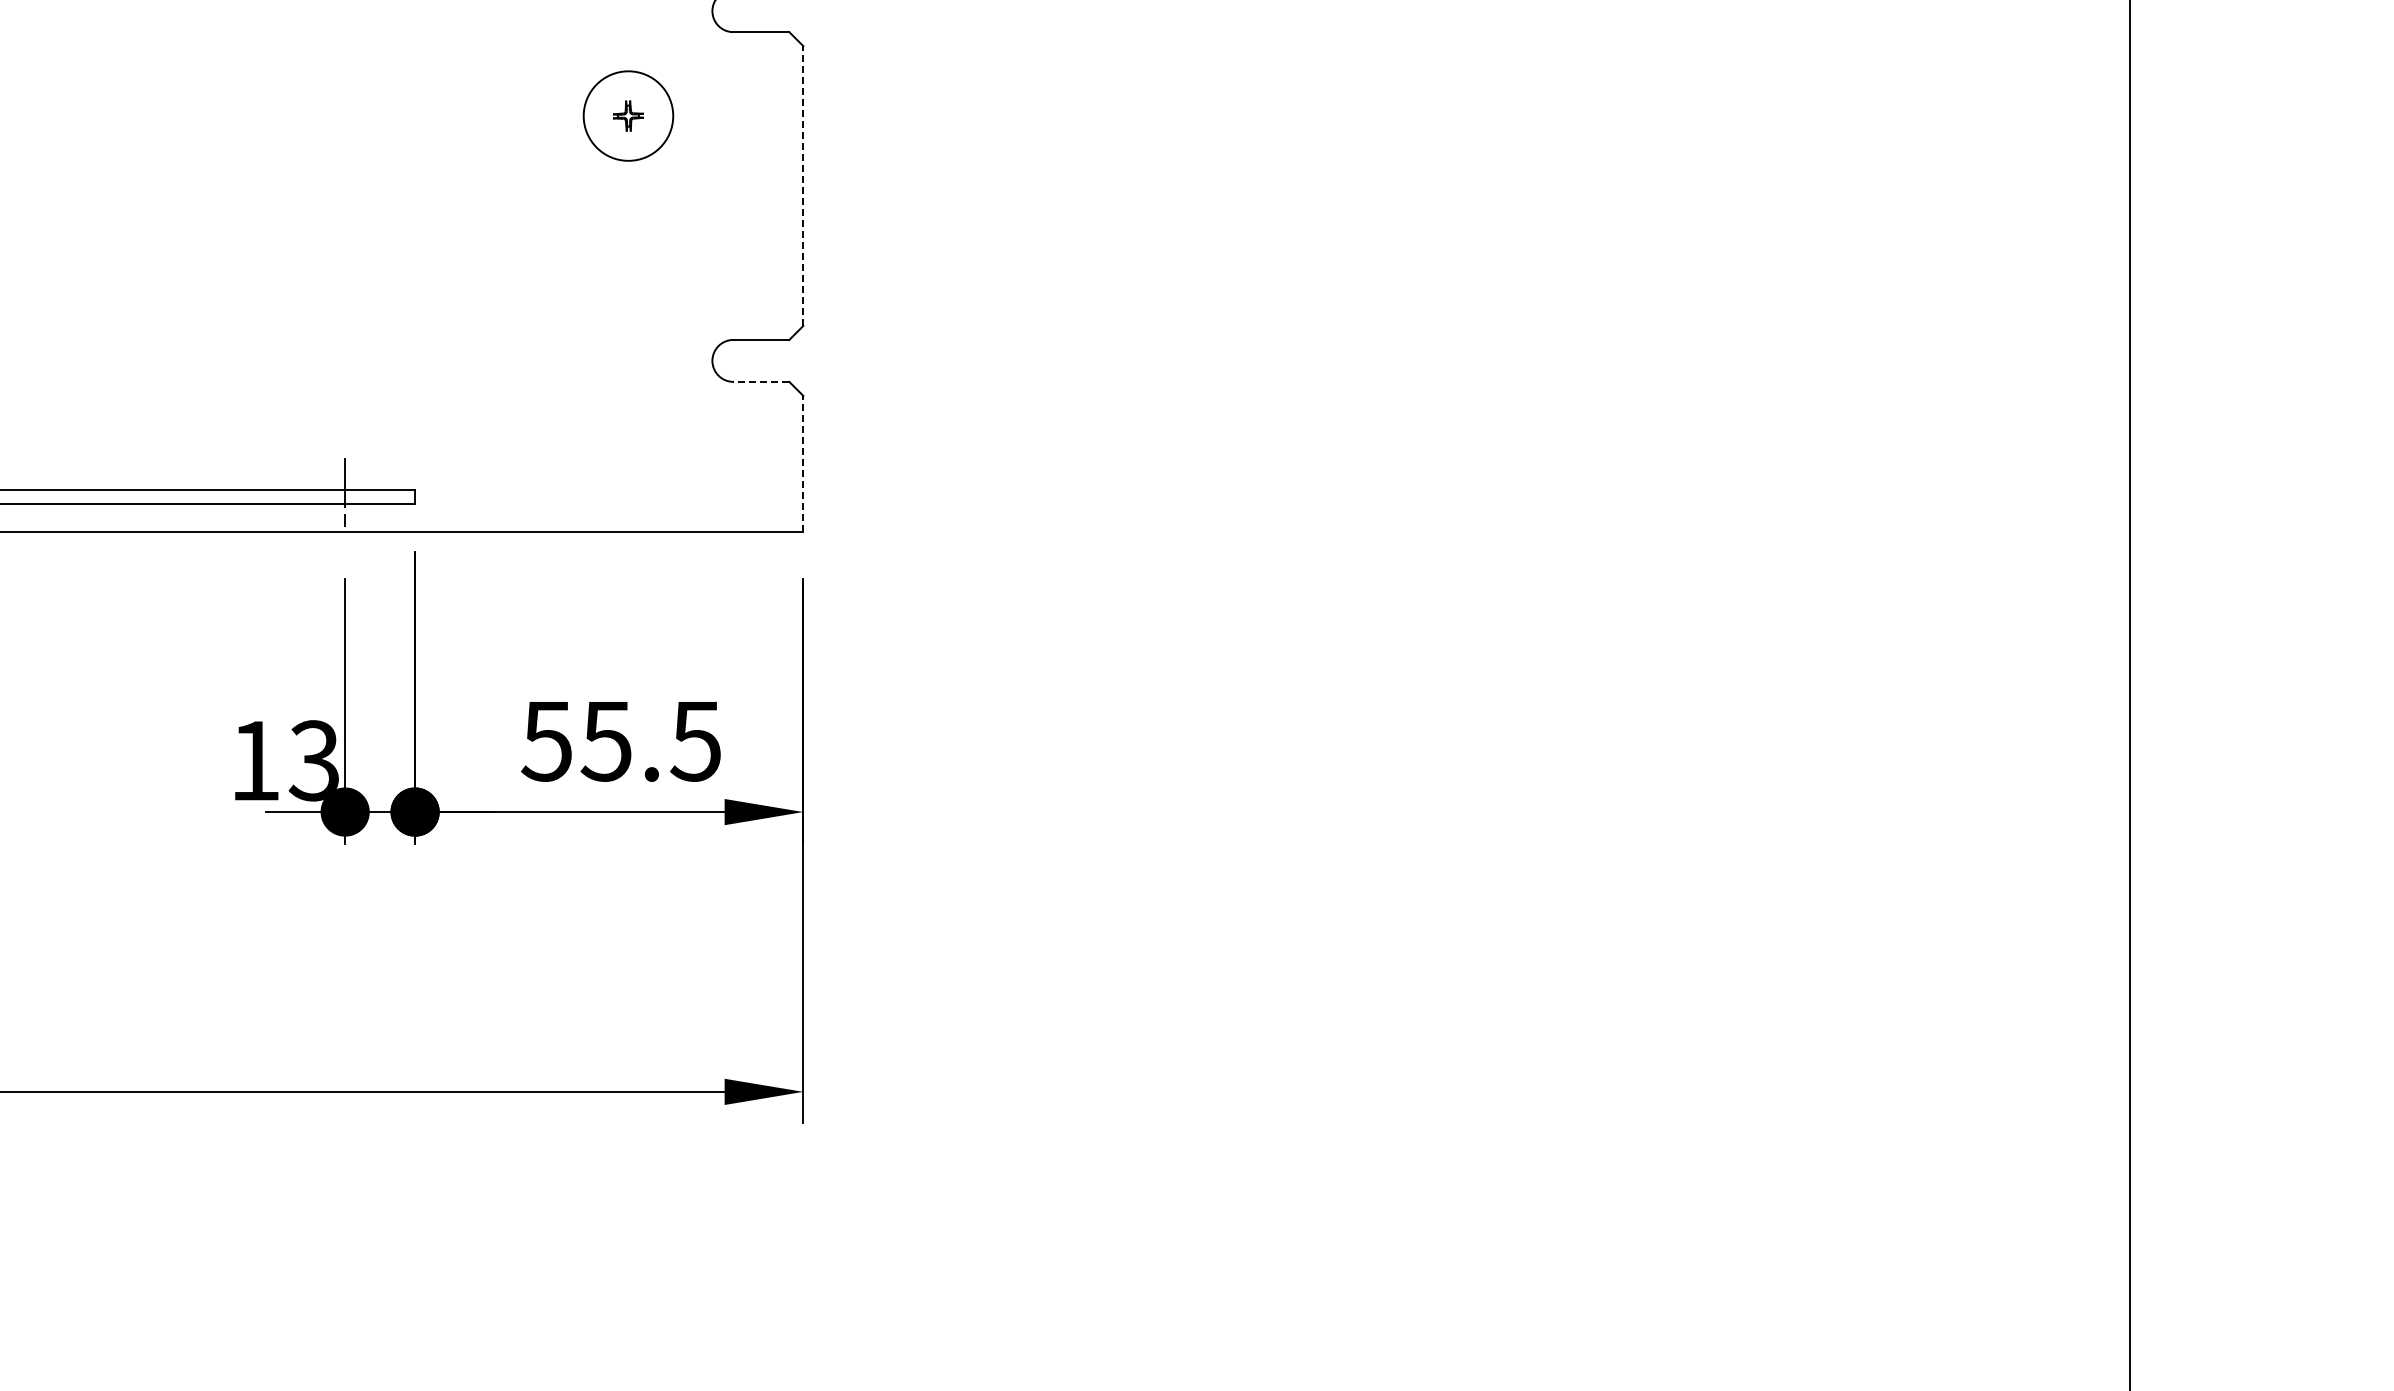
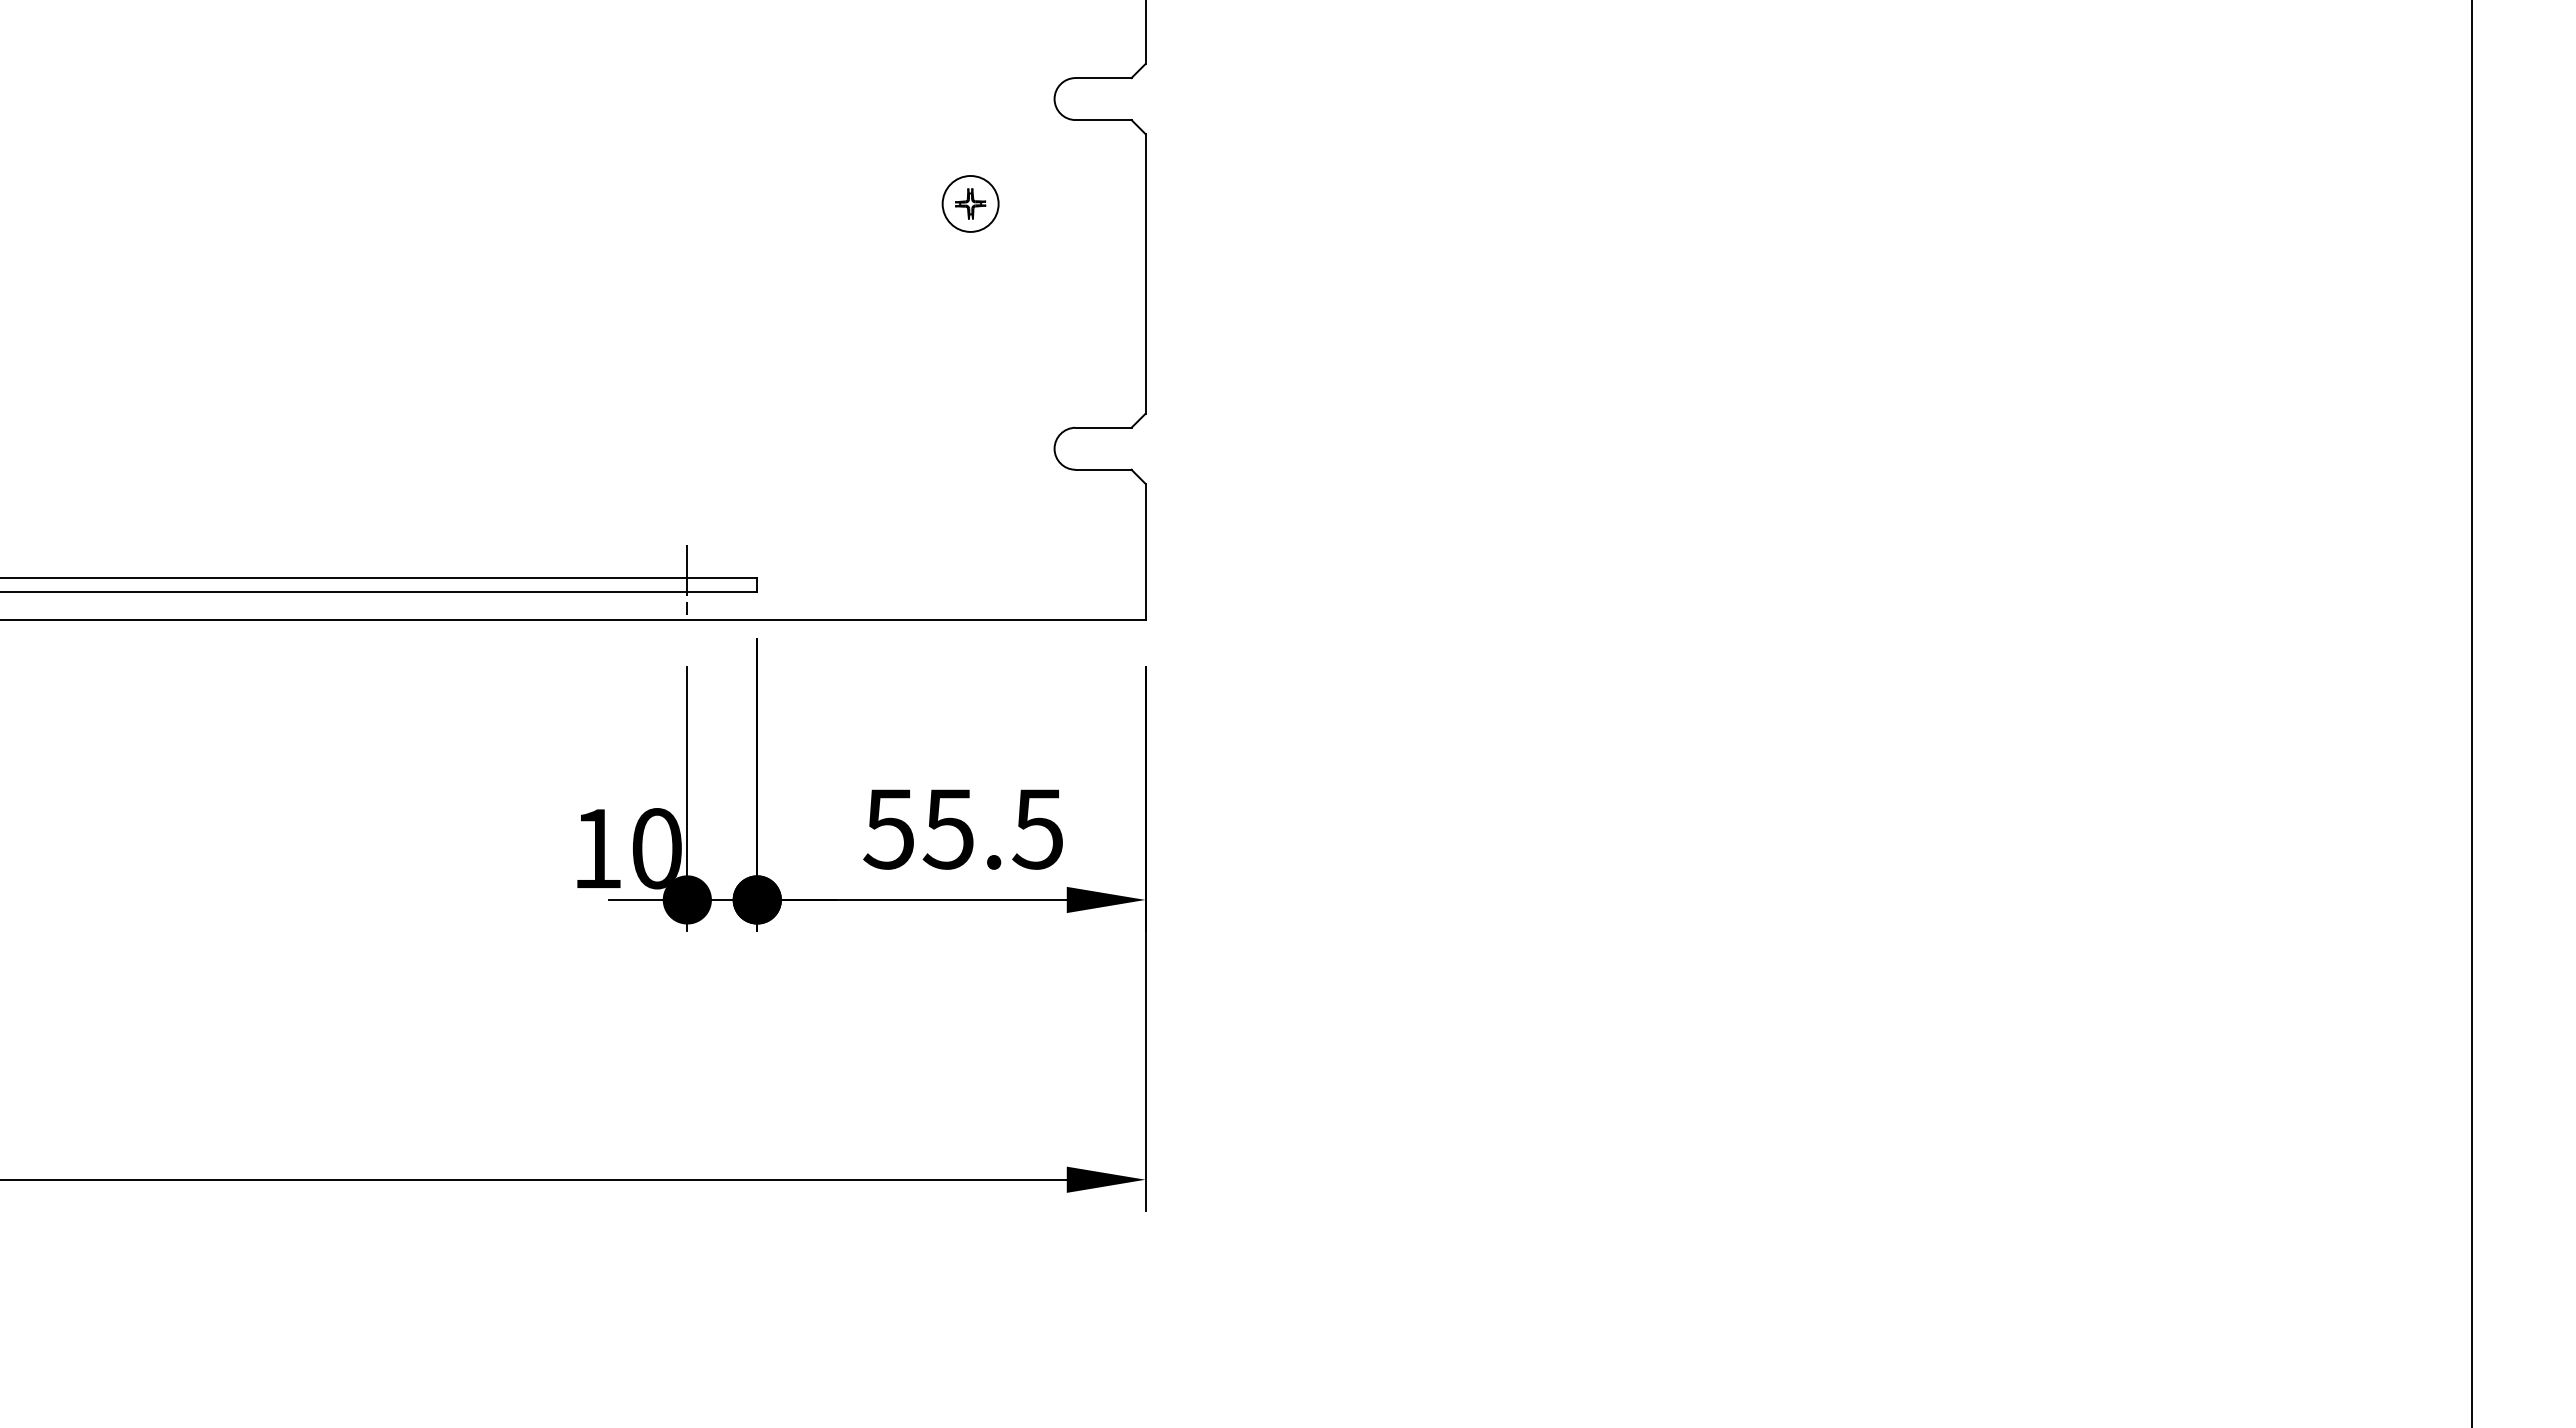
circle: (628, 115) -> (970, 203), size x0.62
line: (803, 185) -> (1145, 273), dashed -> solid
line: (761, 381) -> (1103, 469), dashed -> solid
line: (803, 463) -> (1145, 551), dashed -> solid
text: (313, 760) -> (655, 848), 13 -> 10

